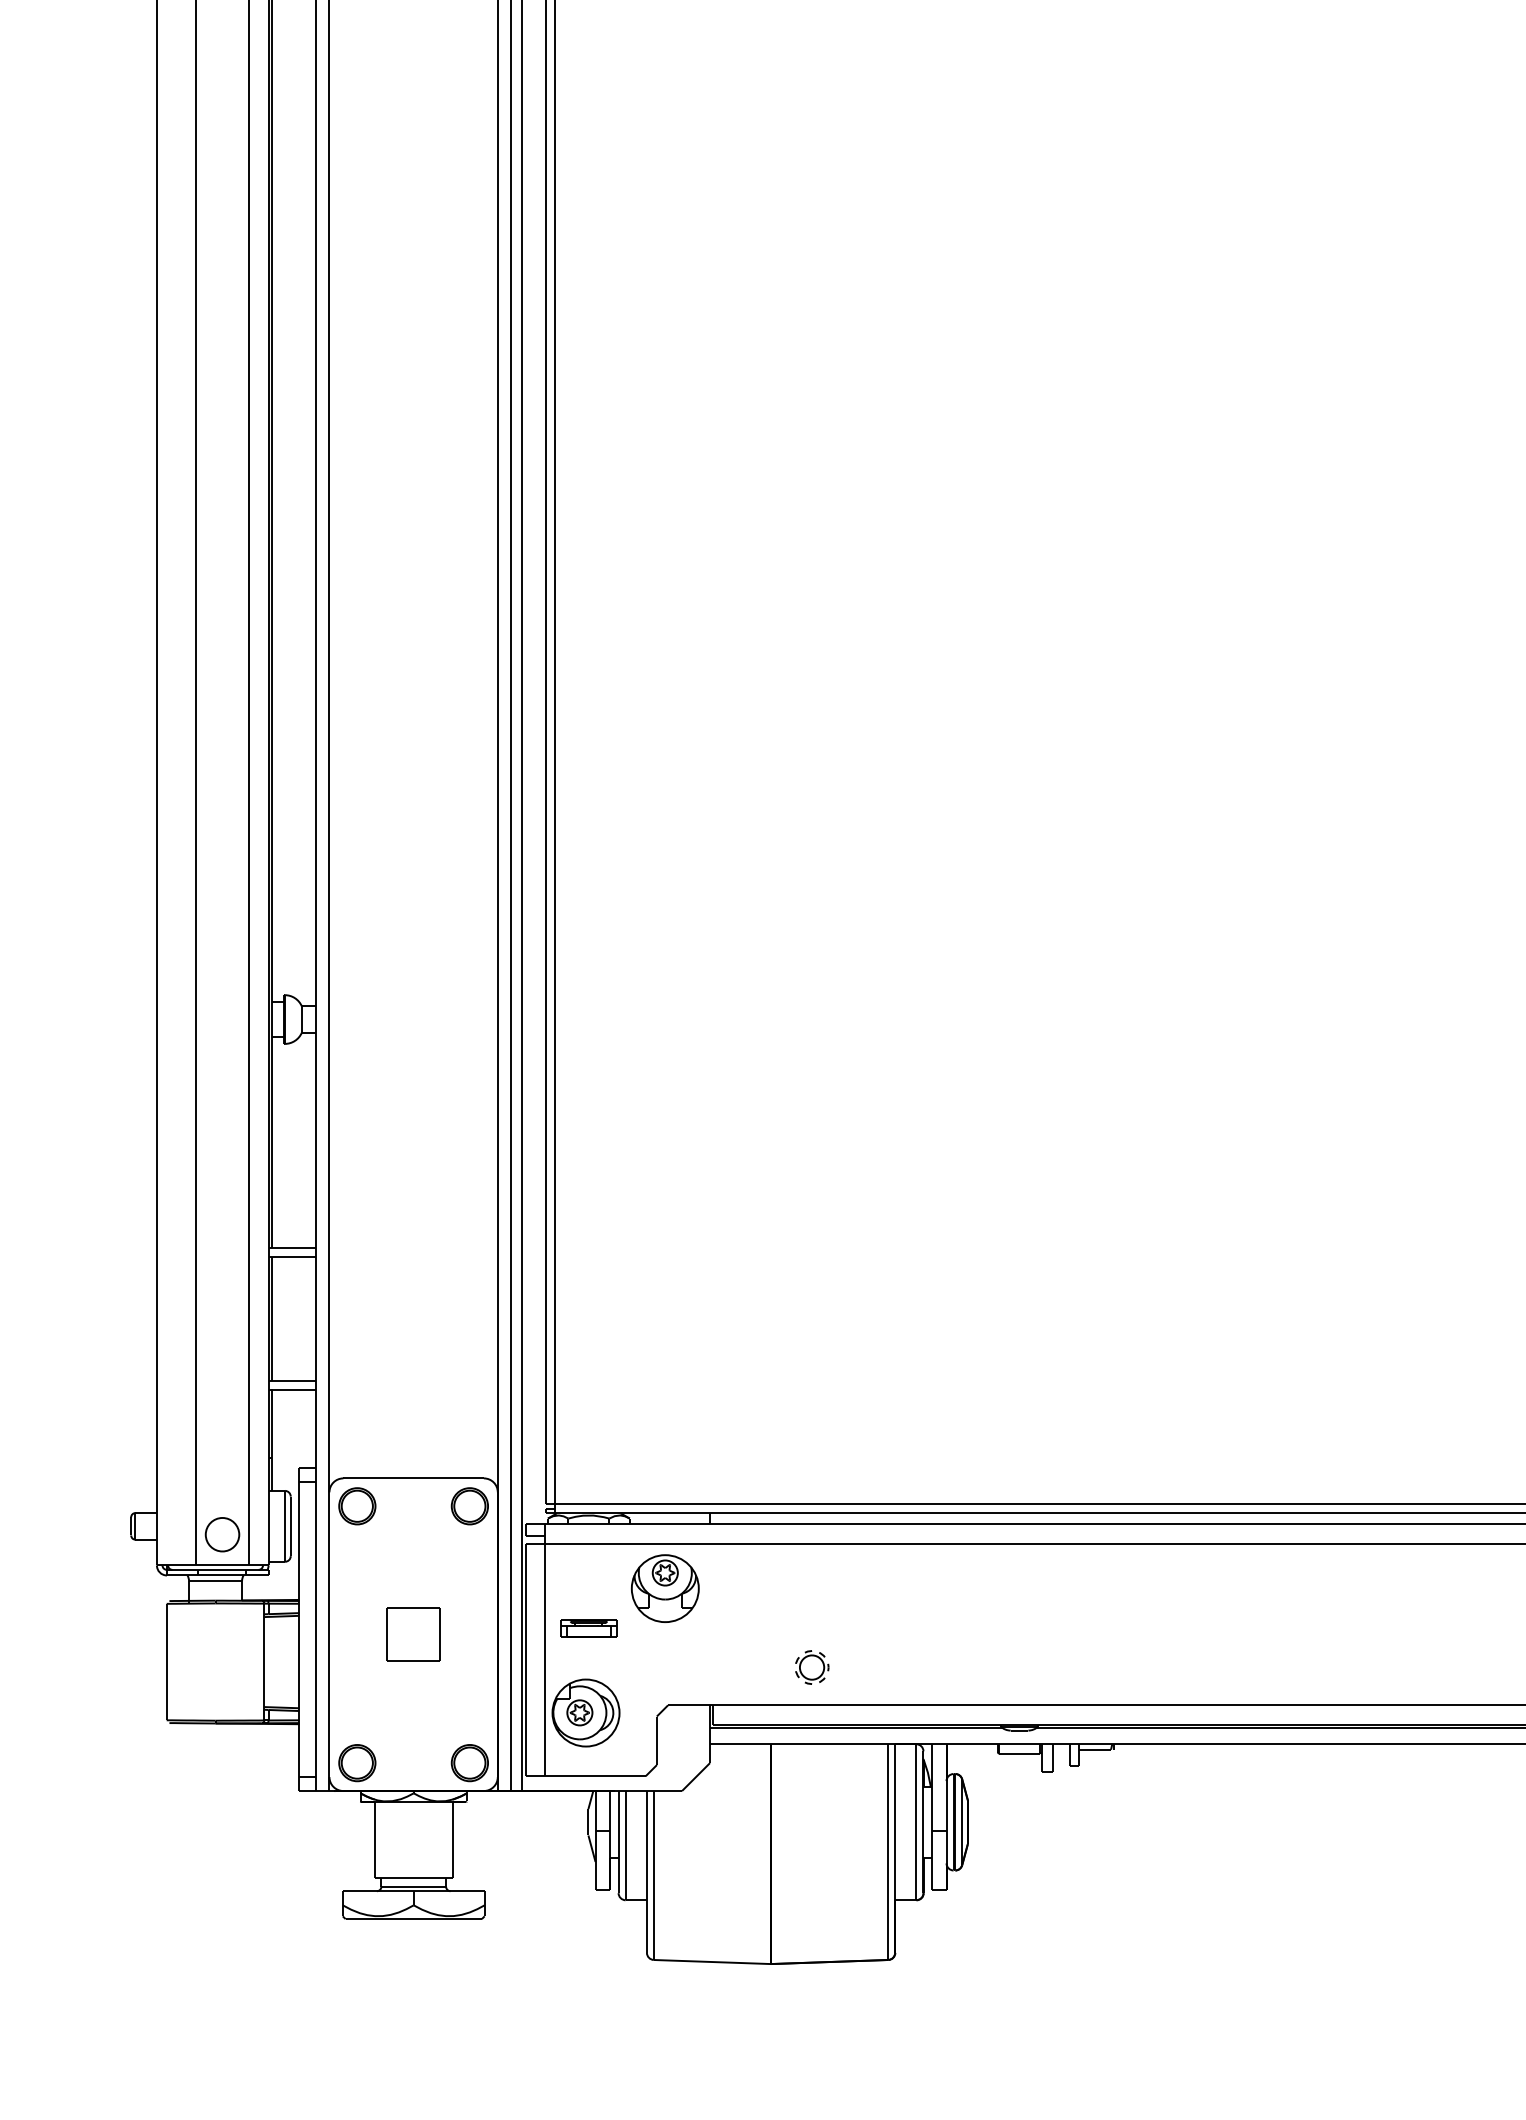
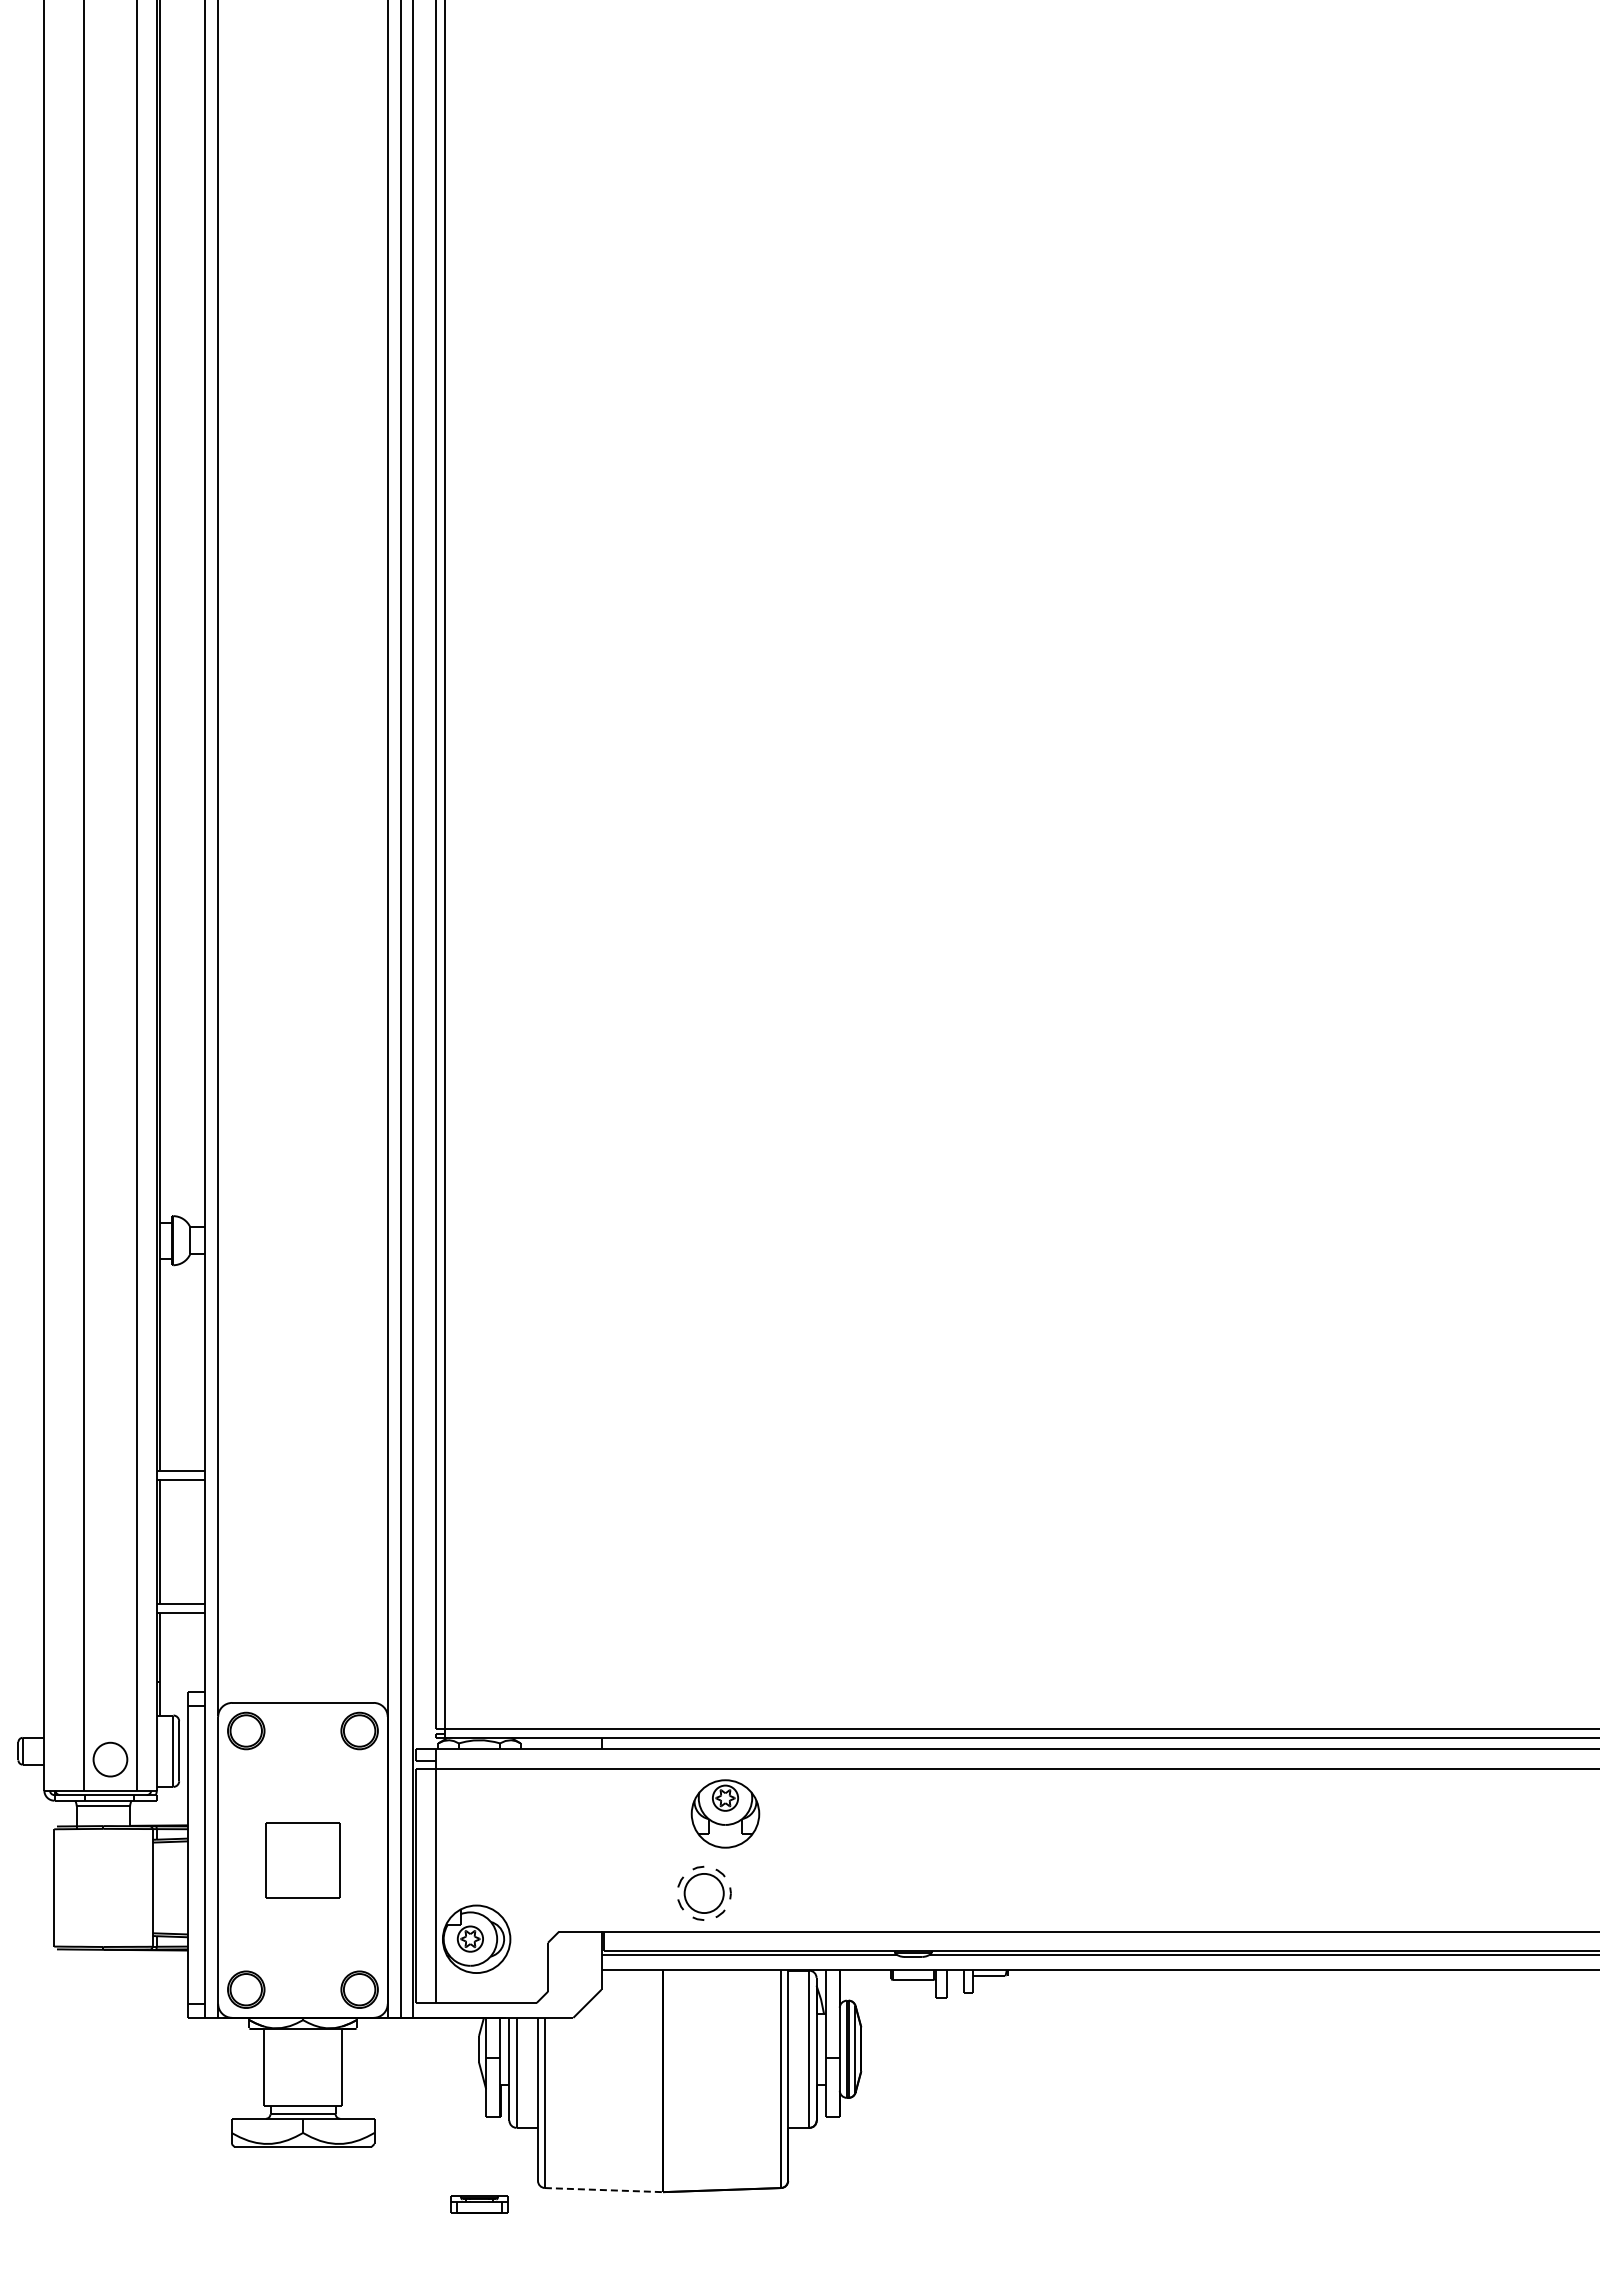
part: (665, 1588) -> (725, 1813), moved
part: (588, 1627) -> (479, 2204), moved
part: (413, 1634) -> (302, 1860), size x1.4
part: (812, 1667) -> (704, 1893), size x1.6
line: (712, 1962) -> (604, 2190), solid -> dashed

